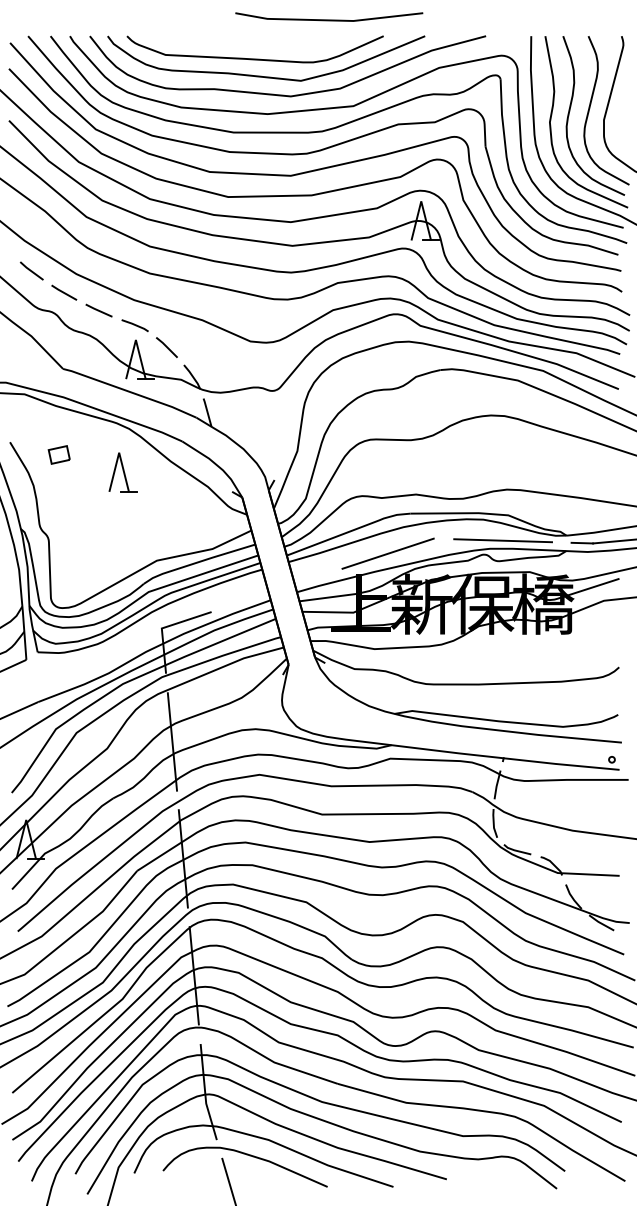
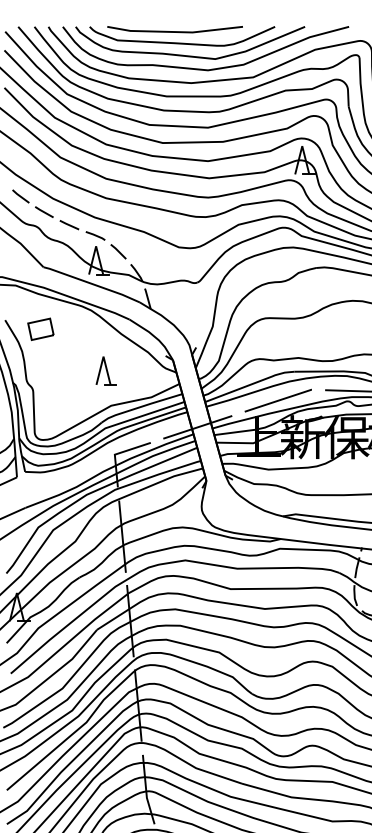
line: (329, 19) -> (175, 31), moved
part: (58, 454) -> (40, 329), size x1.67
part: (122, 472) -> (105, 370), moved
line: (276, 590) -> (197, 427), added

